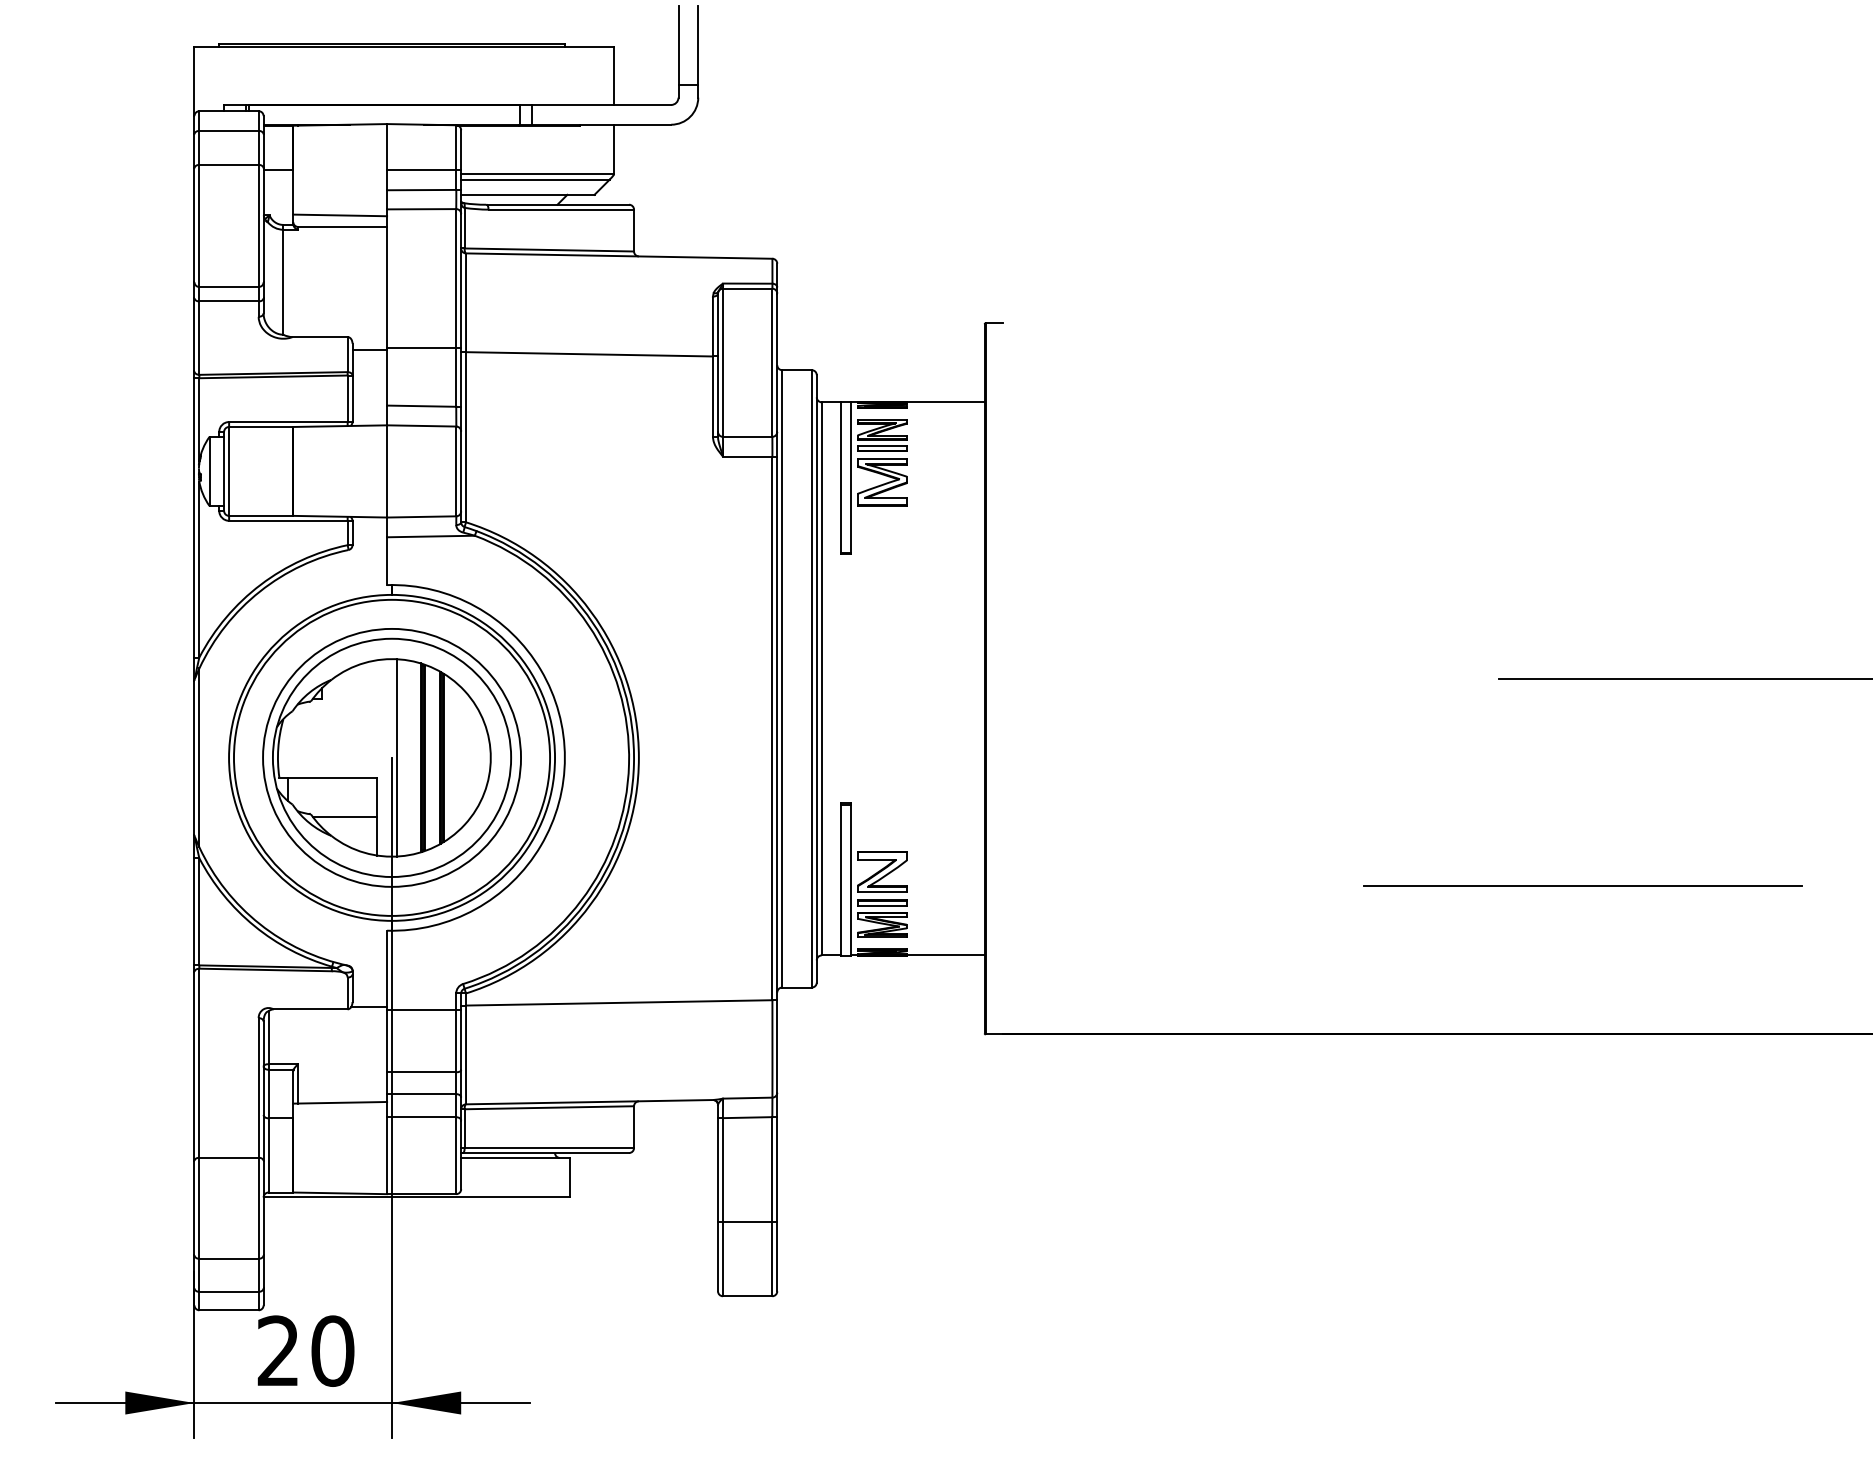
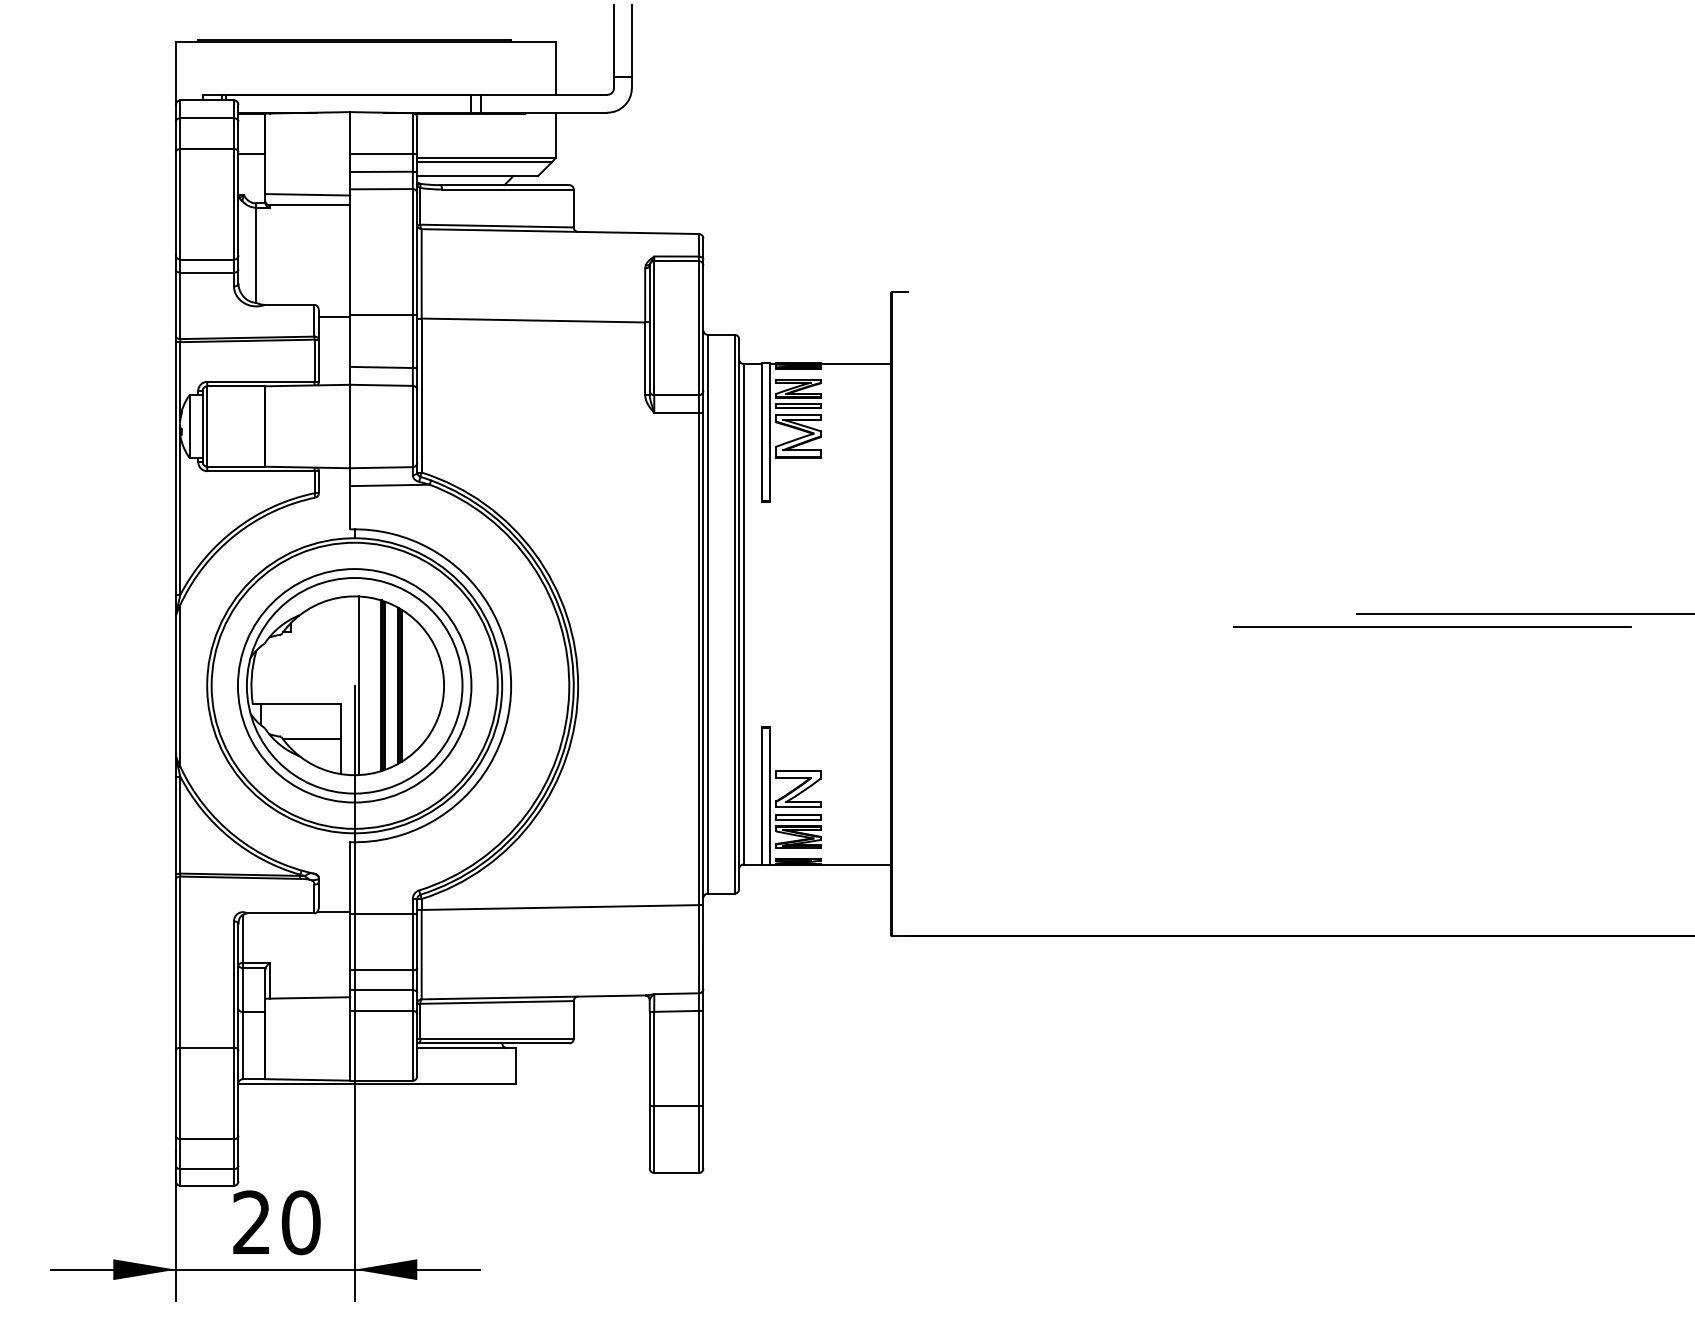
line: (1582, 885) -> (1432, 626), moved

